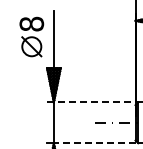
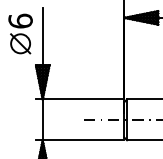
text: (31, 23) -> (20, 20), 8 -> 6
line: (91, 102) -> (80, 99), dashed -> solid
line: (94, 143) -> (83, 140), dashed -> solid

